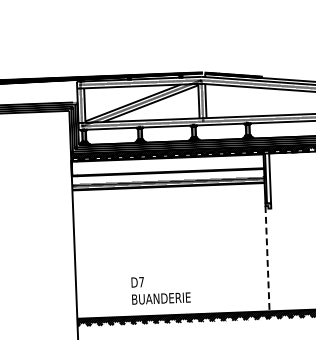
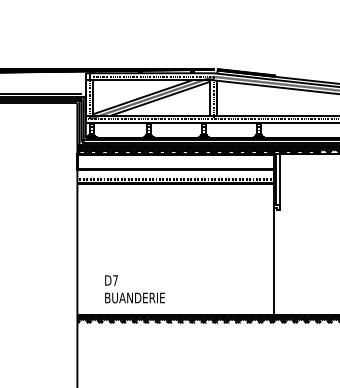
line: (267, 258) -> (273, 261), dashed -> solid
text: (160, 290) -> (134, 289), moved

